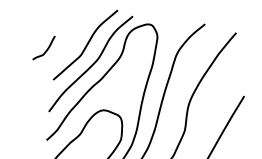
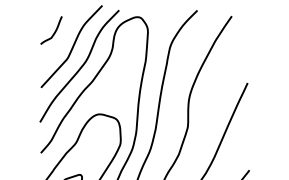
curve: (46, 49) -> (54, 31), moved

